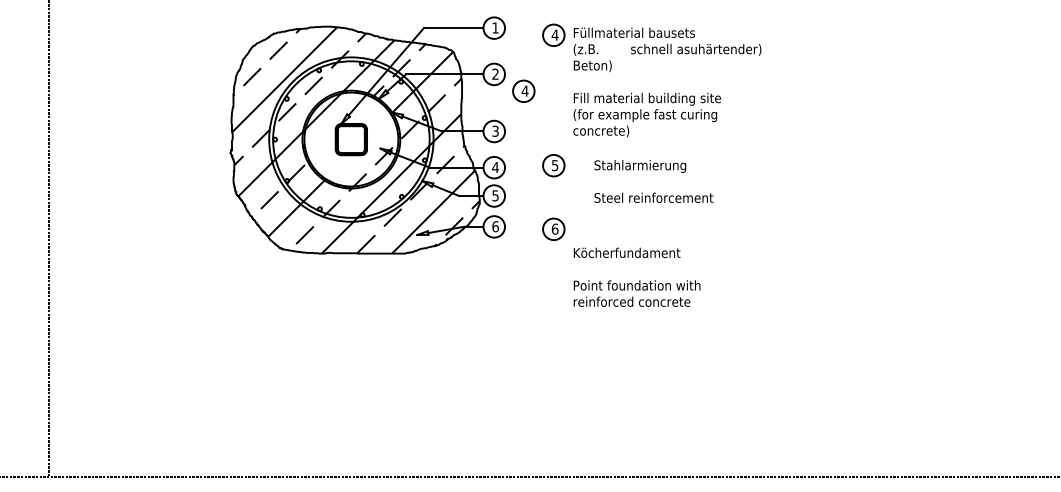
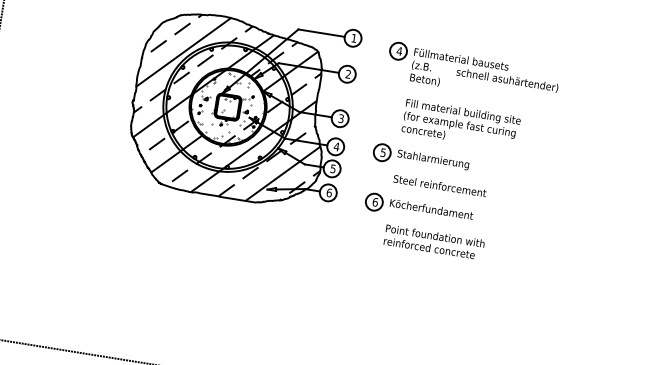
part: (523, 90) -> (368, 90), removed
hatch: (351, 139) -> (228, 107), added
text: (653, 181) -> (441, 173), moved
text: (636, 276) -> (436, 228), moved

